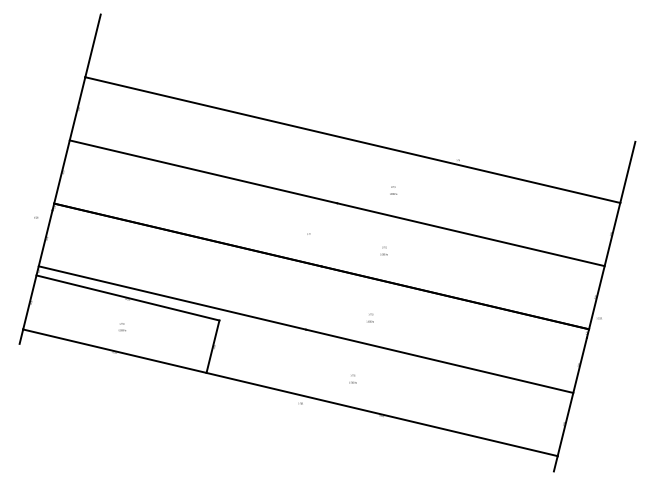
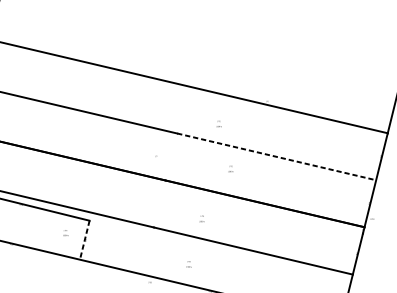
line: (471, 234) -> (277, 156), solid -> dashed
text: (383, 250) -> (230, 168), moved
text: (121, 327) -> (65, 233), moved
line: (212, 346) -> (84, 240), solid -> dashed

